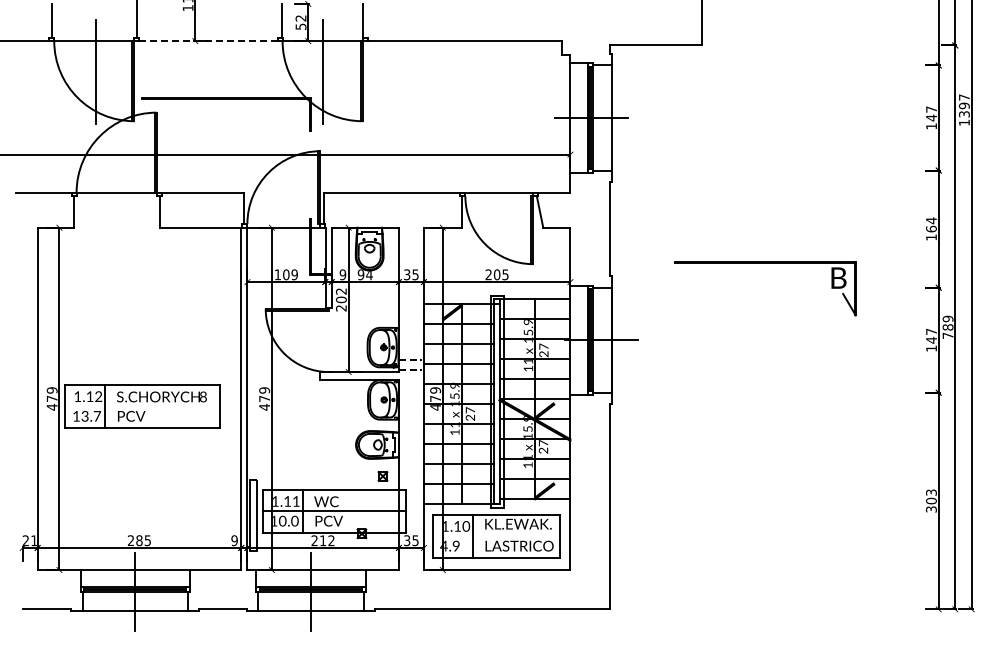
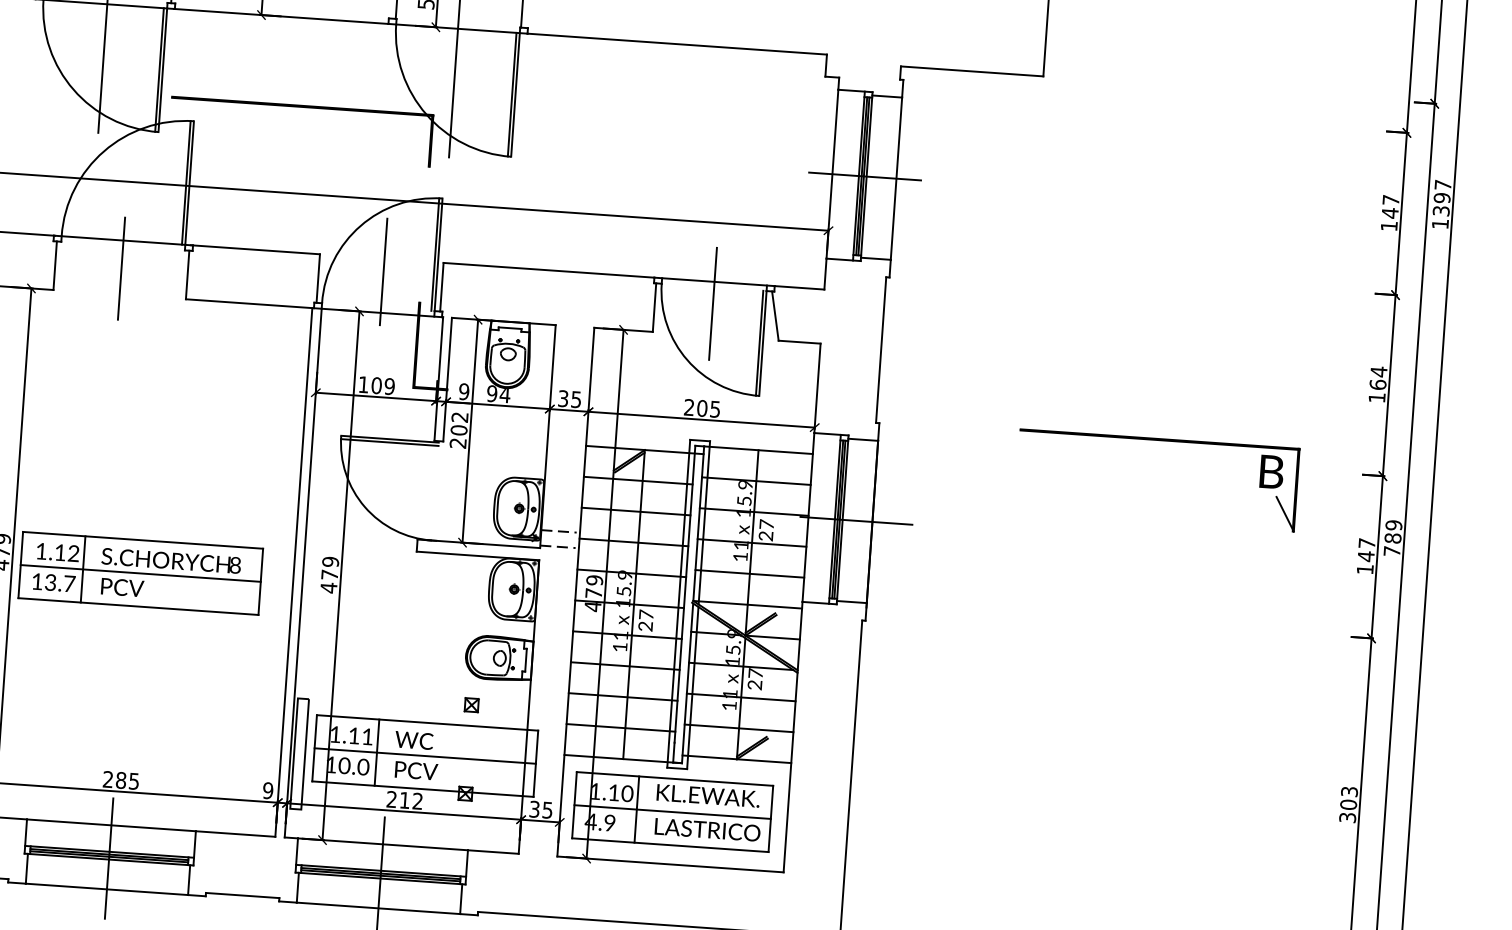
line: (207, 41) -> (280, 16), dashed -> solid
line: (285, 200) -> (383, 270), added
line: (499, 206) -> (713, 303), added
line: (116, 210) -> (121, 268), added
part: (765, 263) -> (1159, 441), moved
line: (142, 406) -> (140, 573), added
part: (382, 476) -> (471, 705), moved
line: (495, 536) -> (671, 812), added

